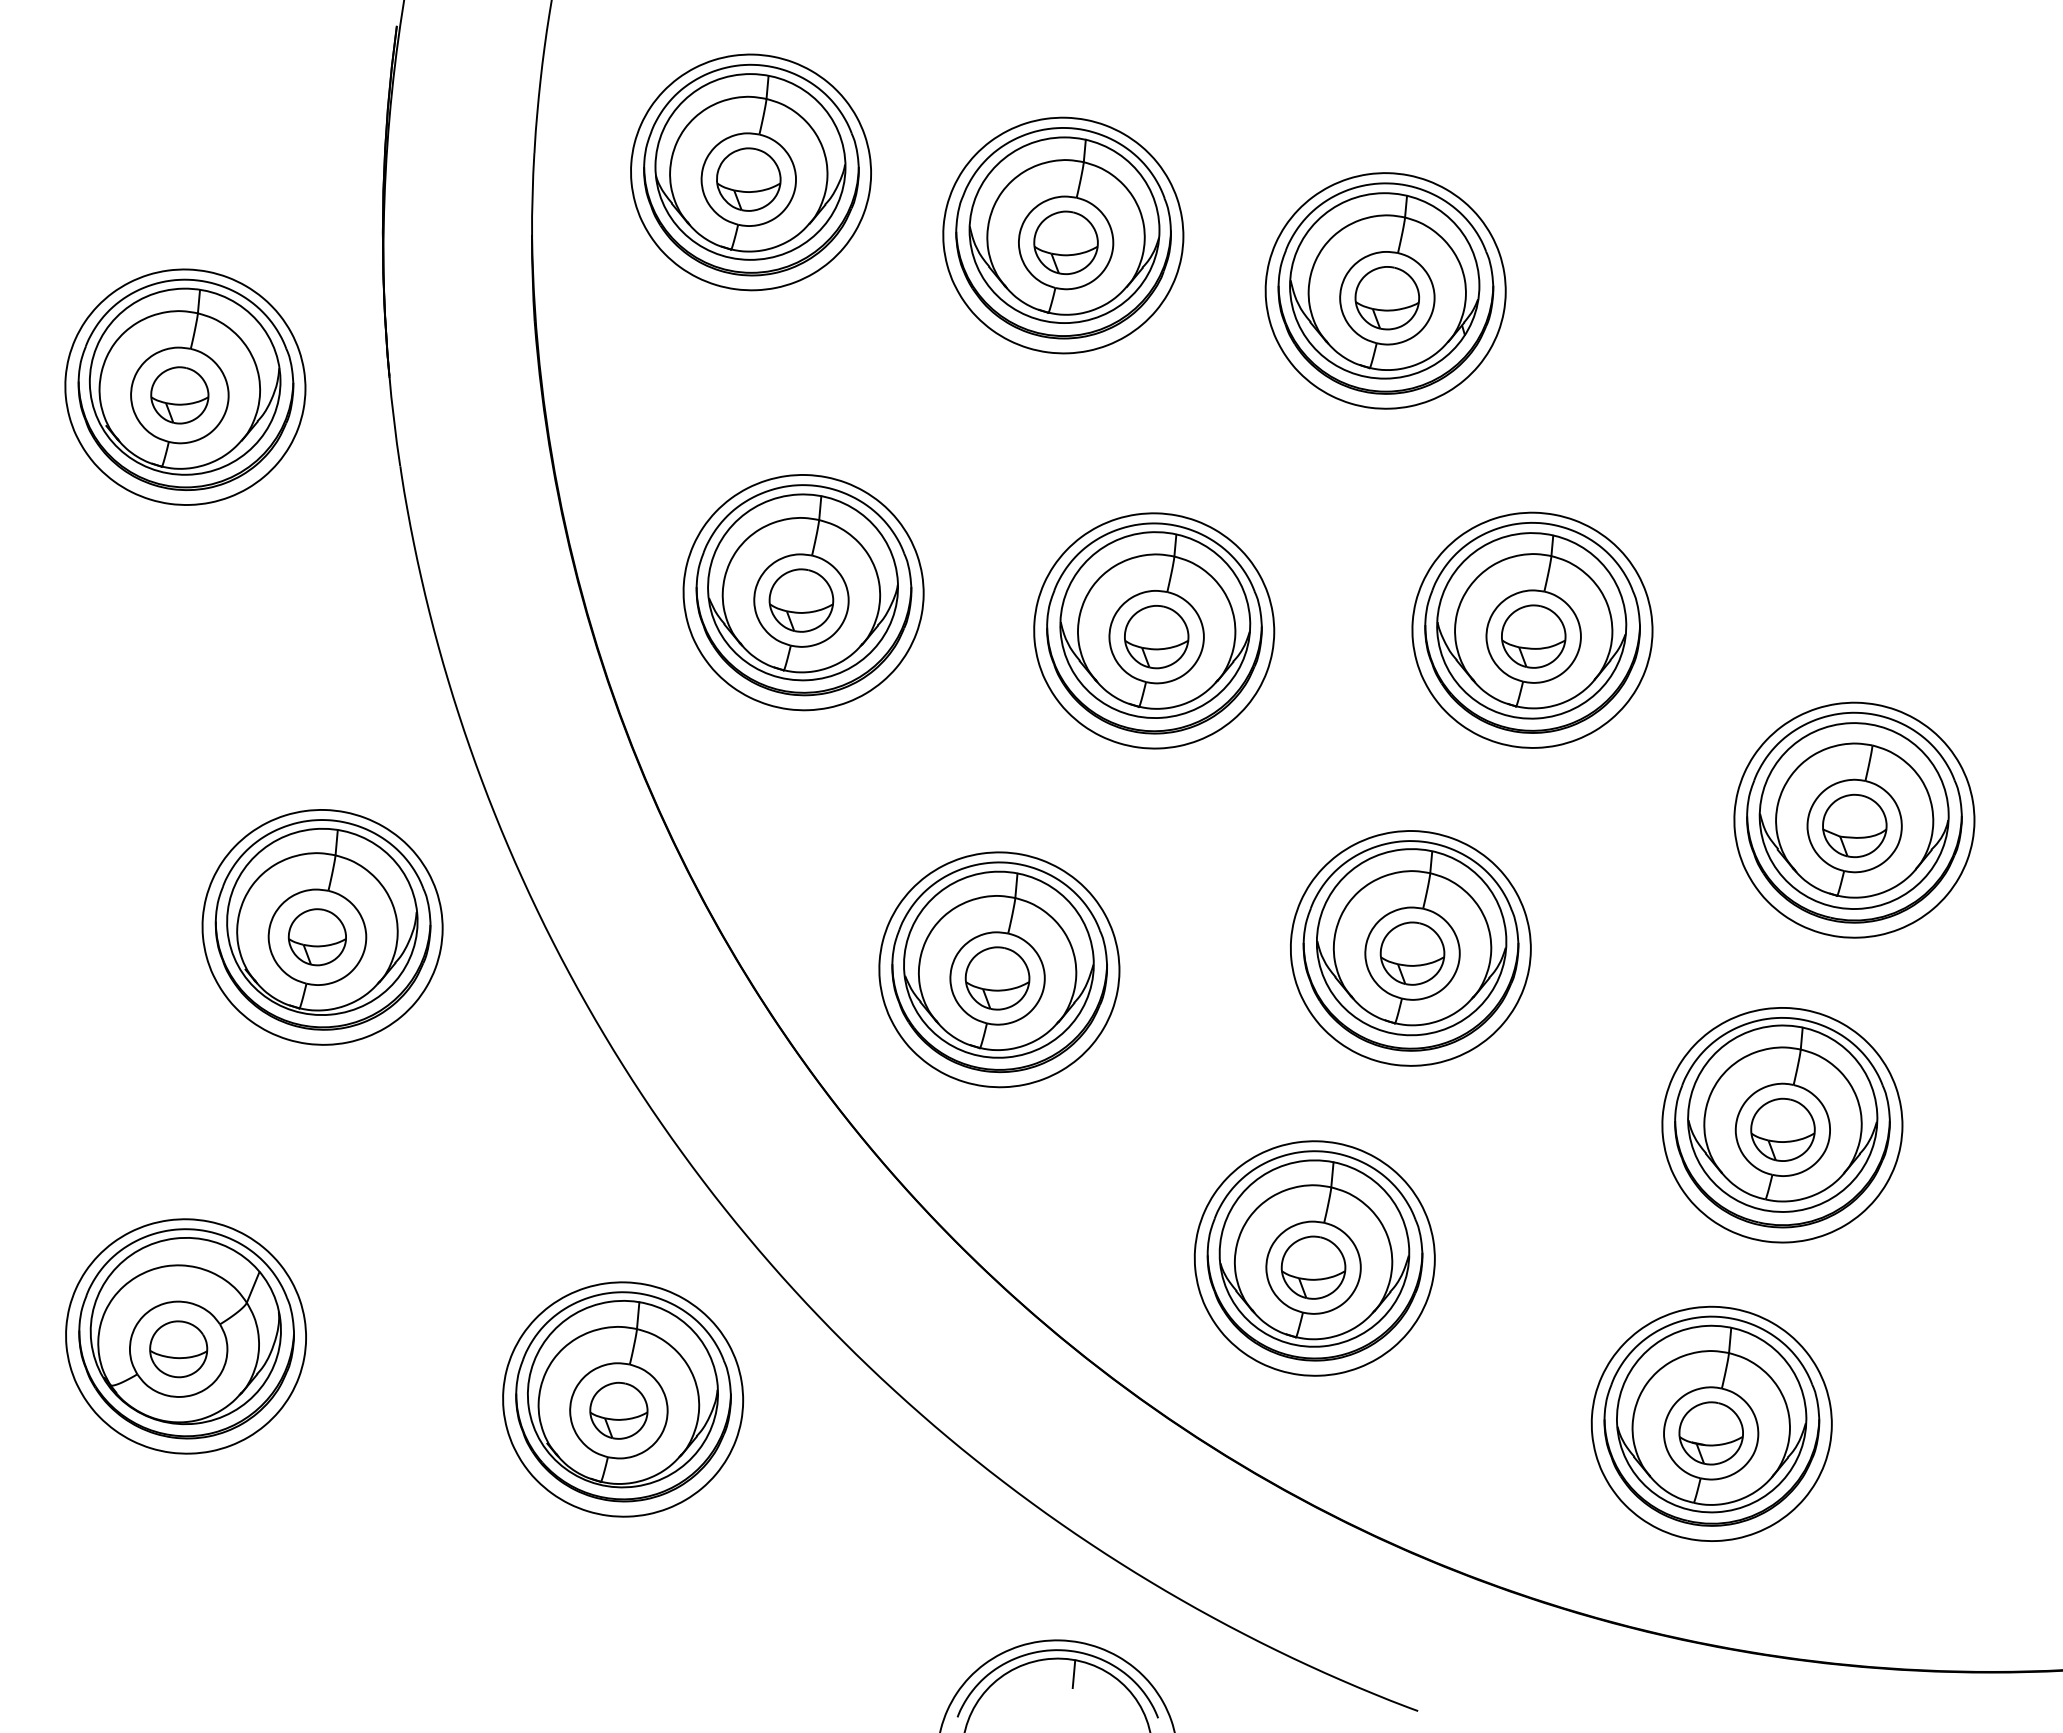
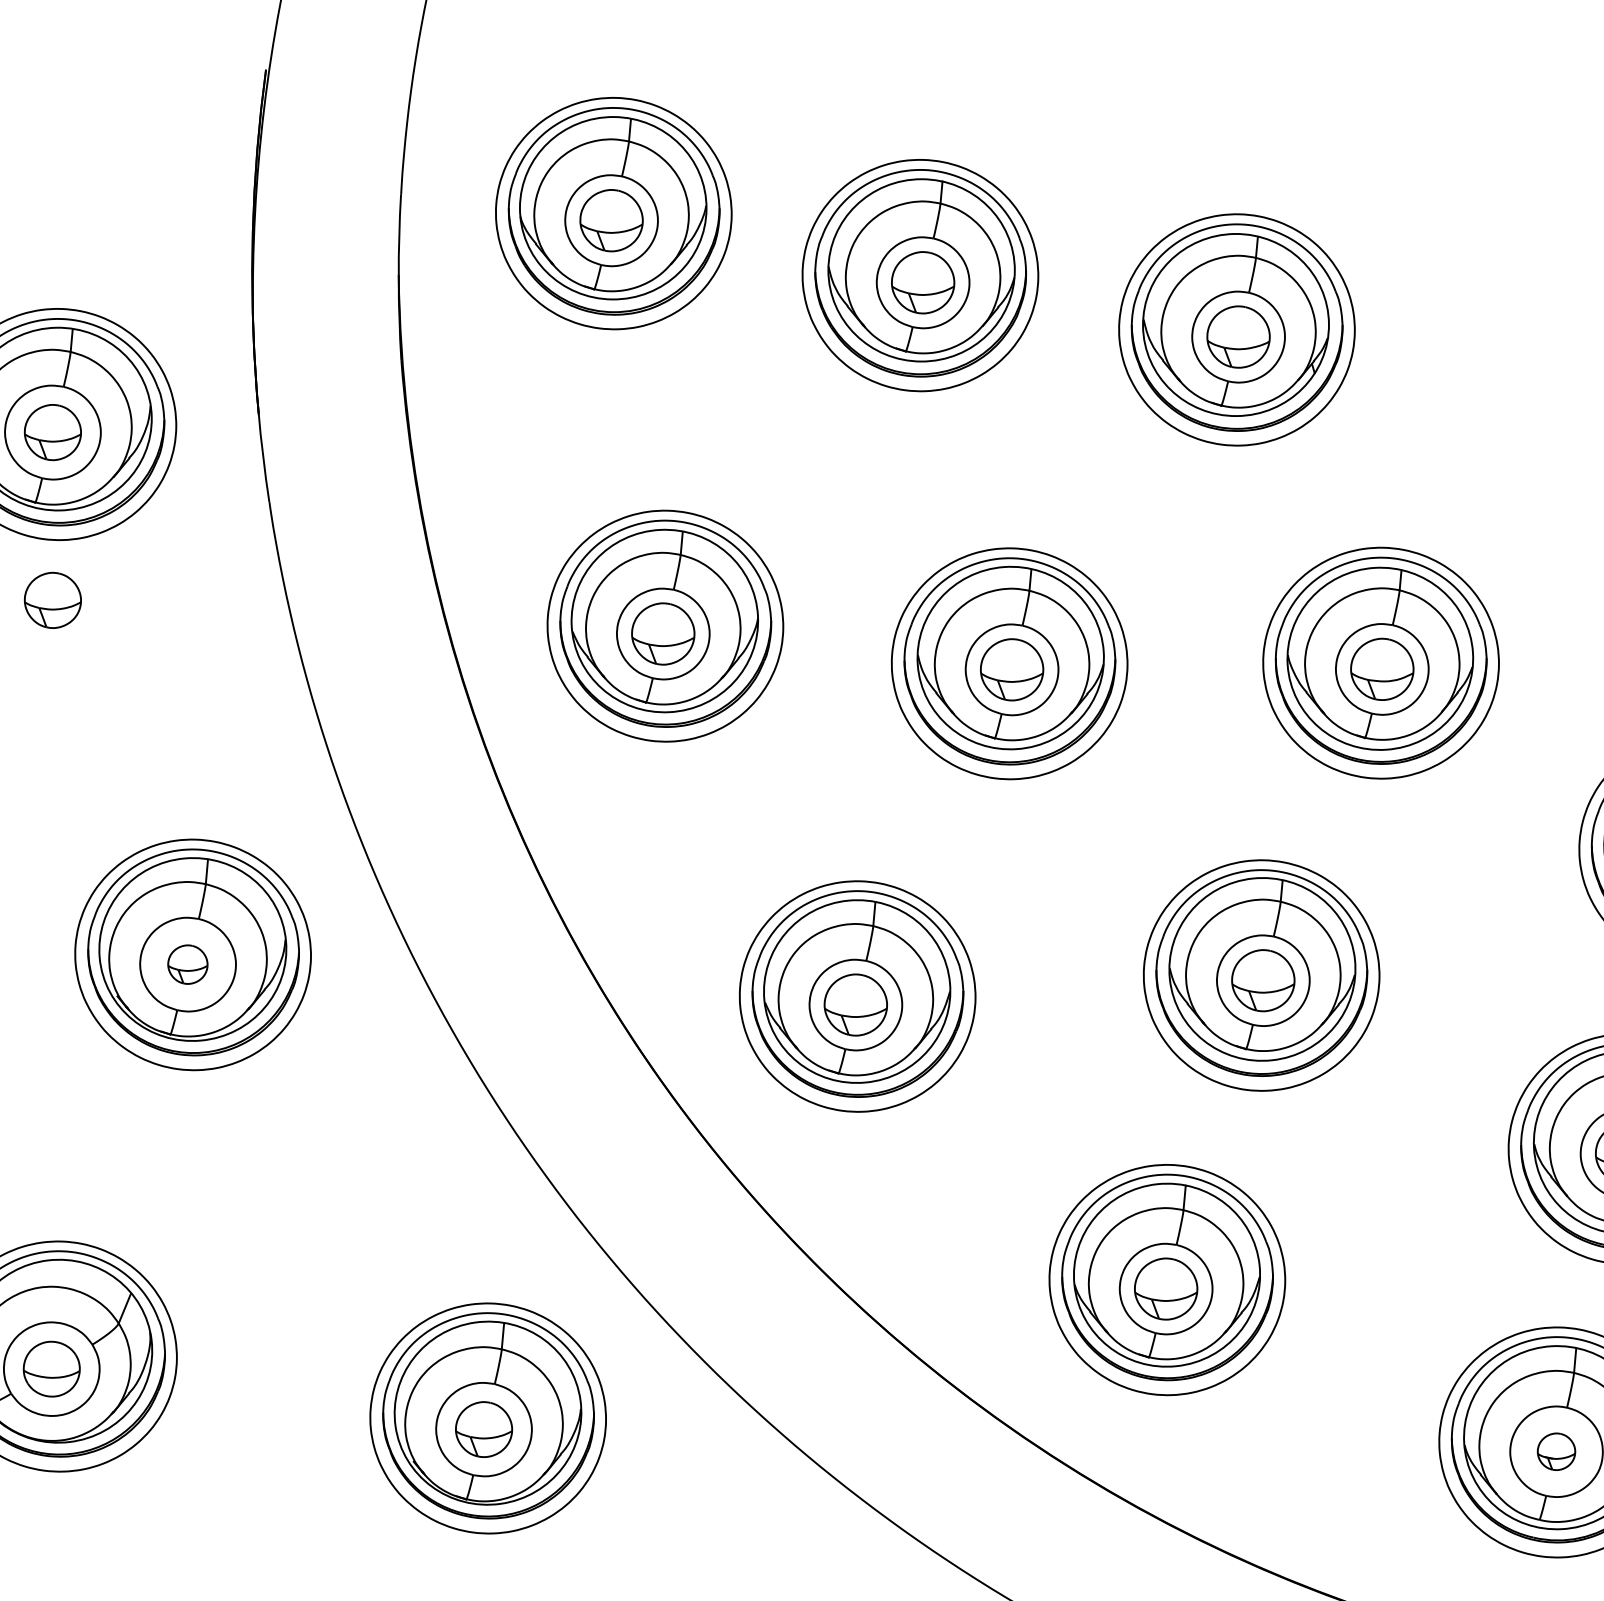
part: (179, 566) -> (52, 600), added
part: (316, 937) -> (187, 964), size x0.7
part: (1710, 1433) -> (1555, 1451), size x0.6

